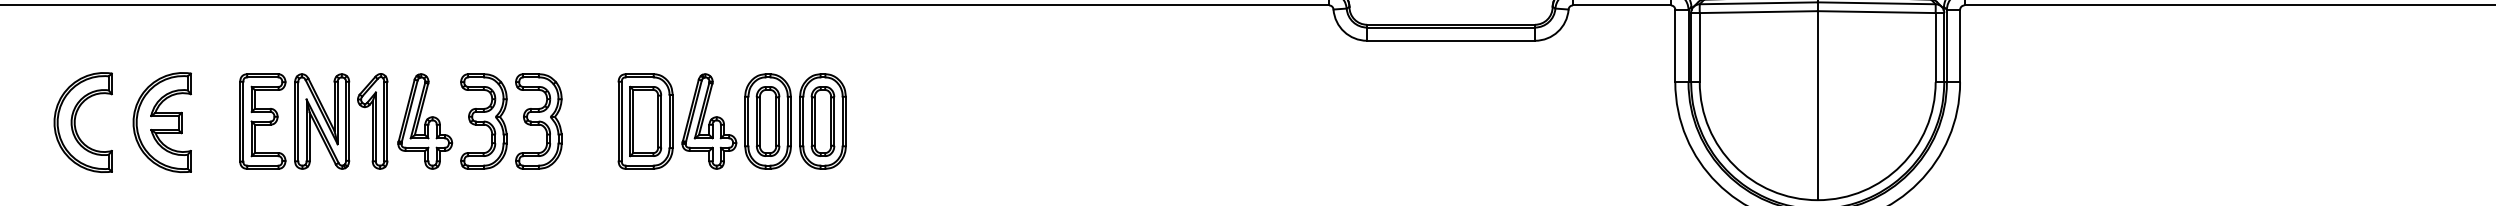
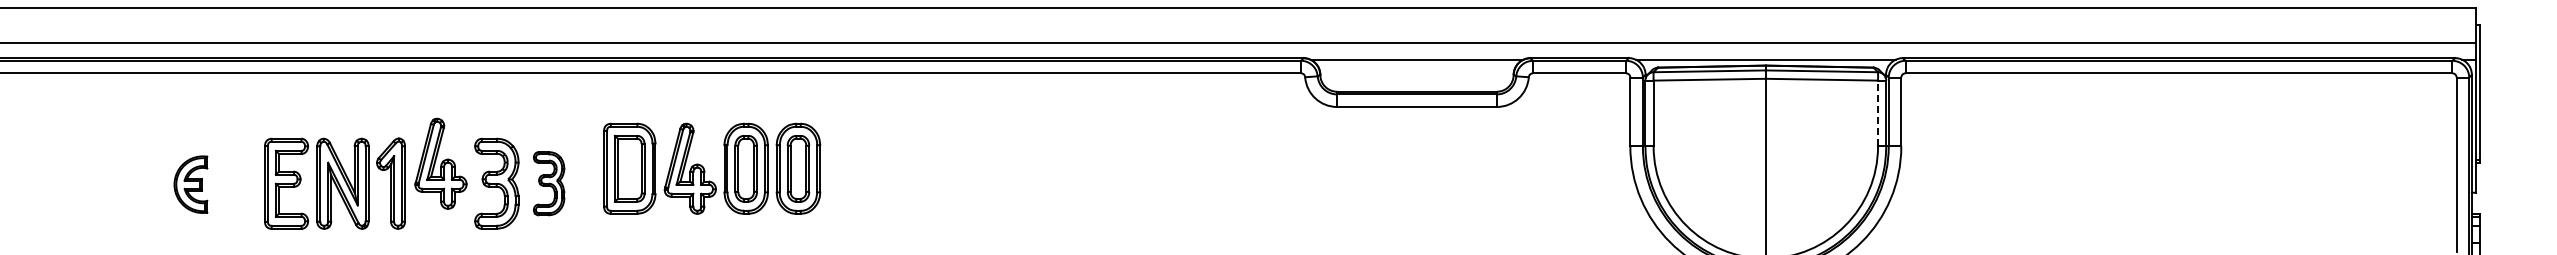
line: (1936, 47) -> (1878, 113), solid -> dashed
part: (424, 121) -> (440, 163), moved
part: (538, 121) -> (548, 183), size x0.7
part: (75, 122) -> (108, 184), removed
part: (161, 122) -> (190, 184), size x0.6
part: (725, 123) -> (705, 170), moved

